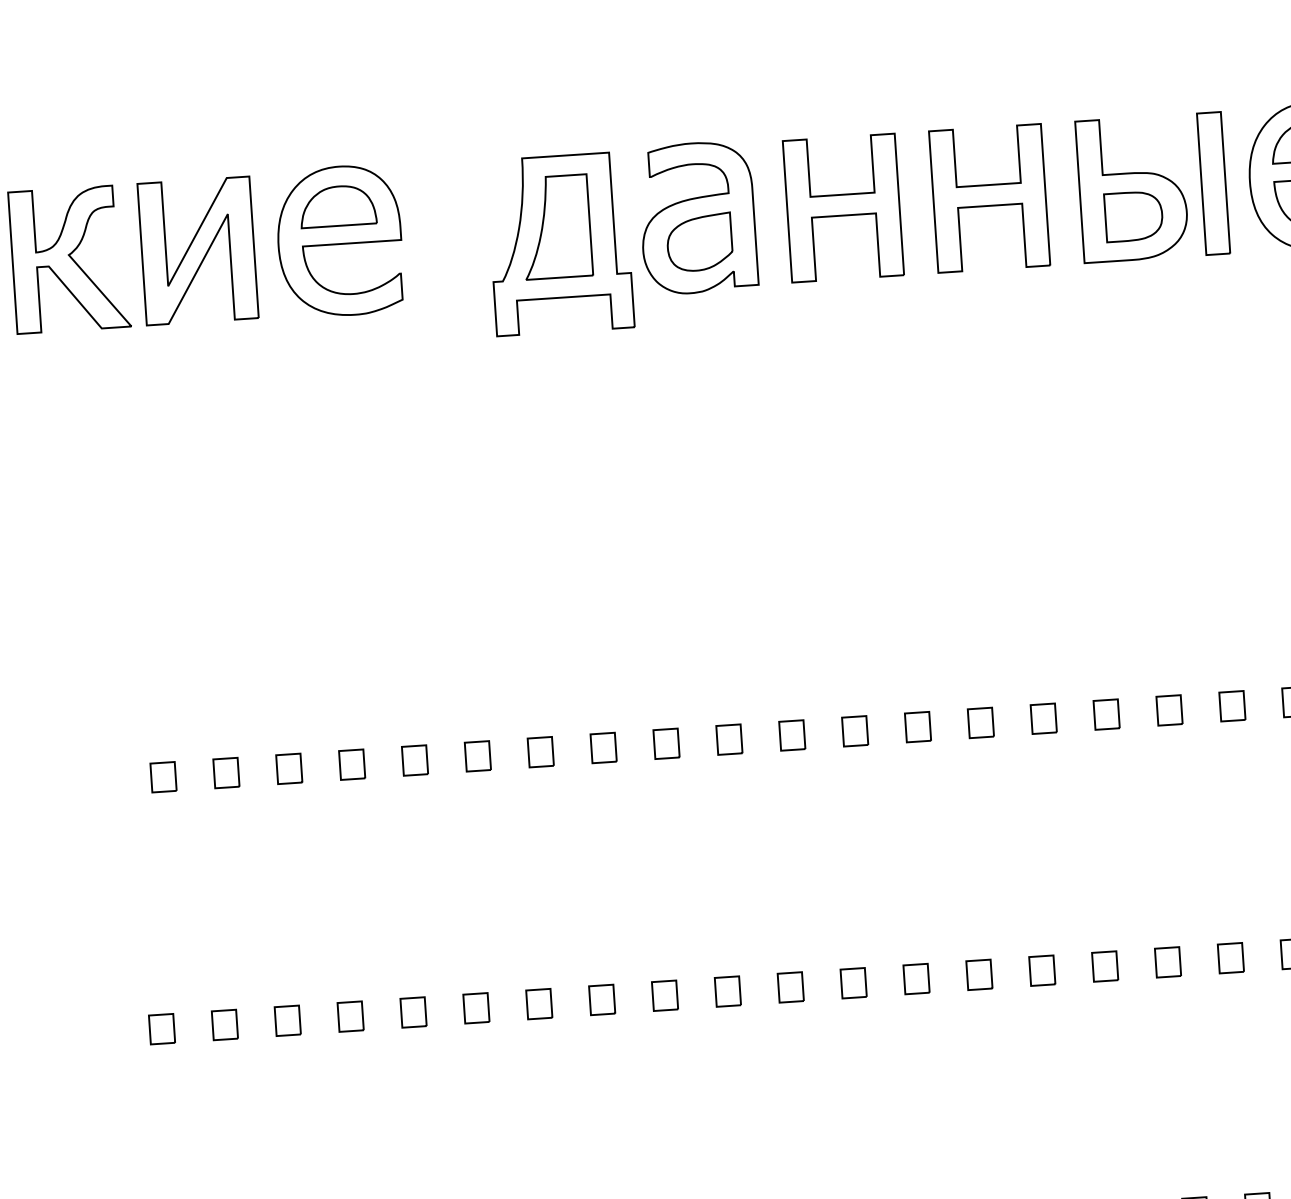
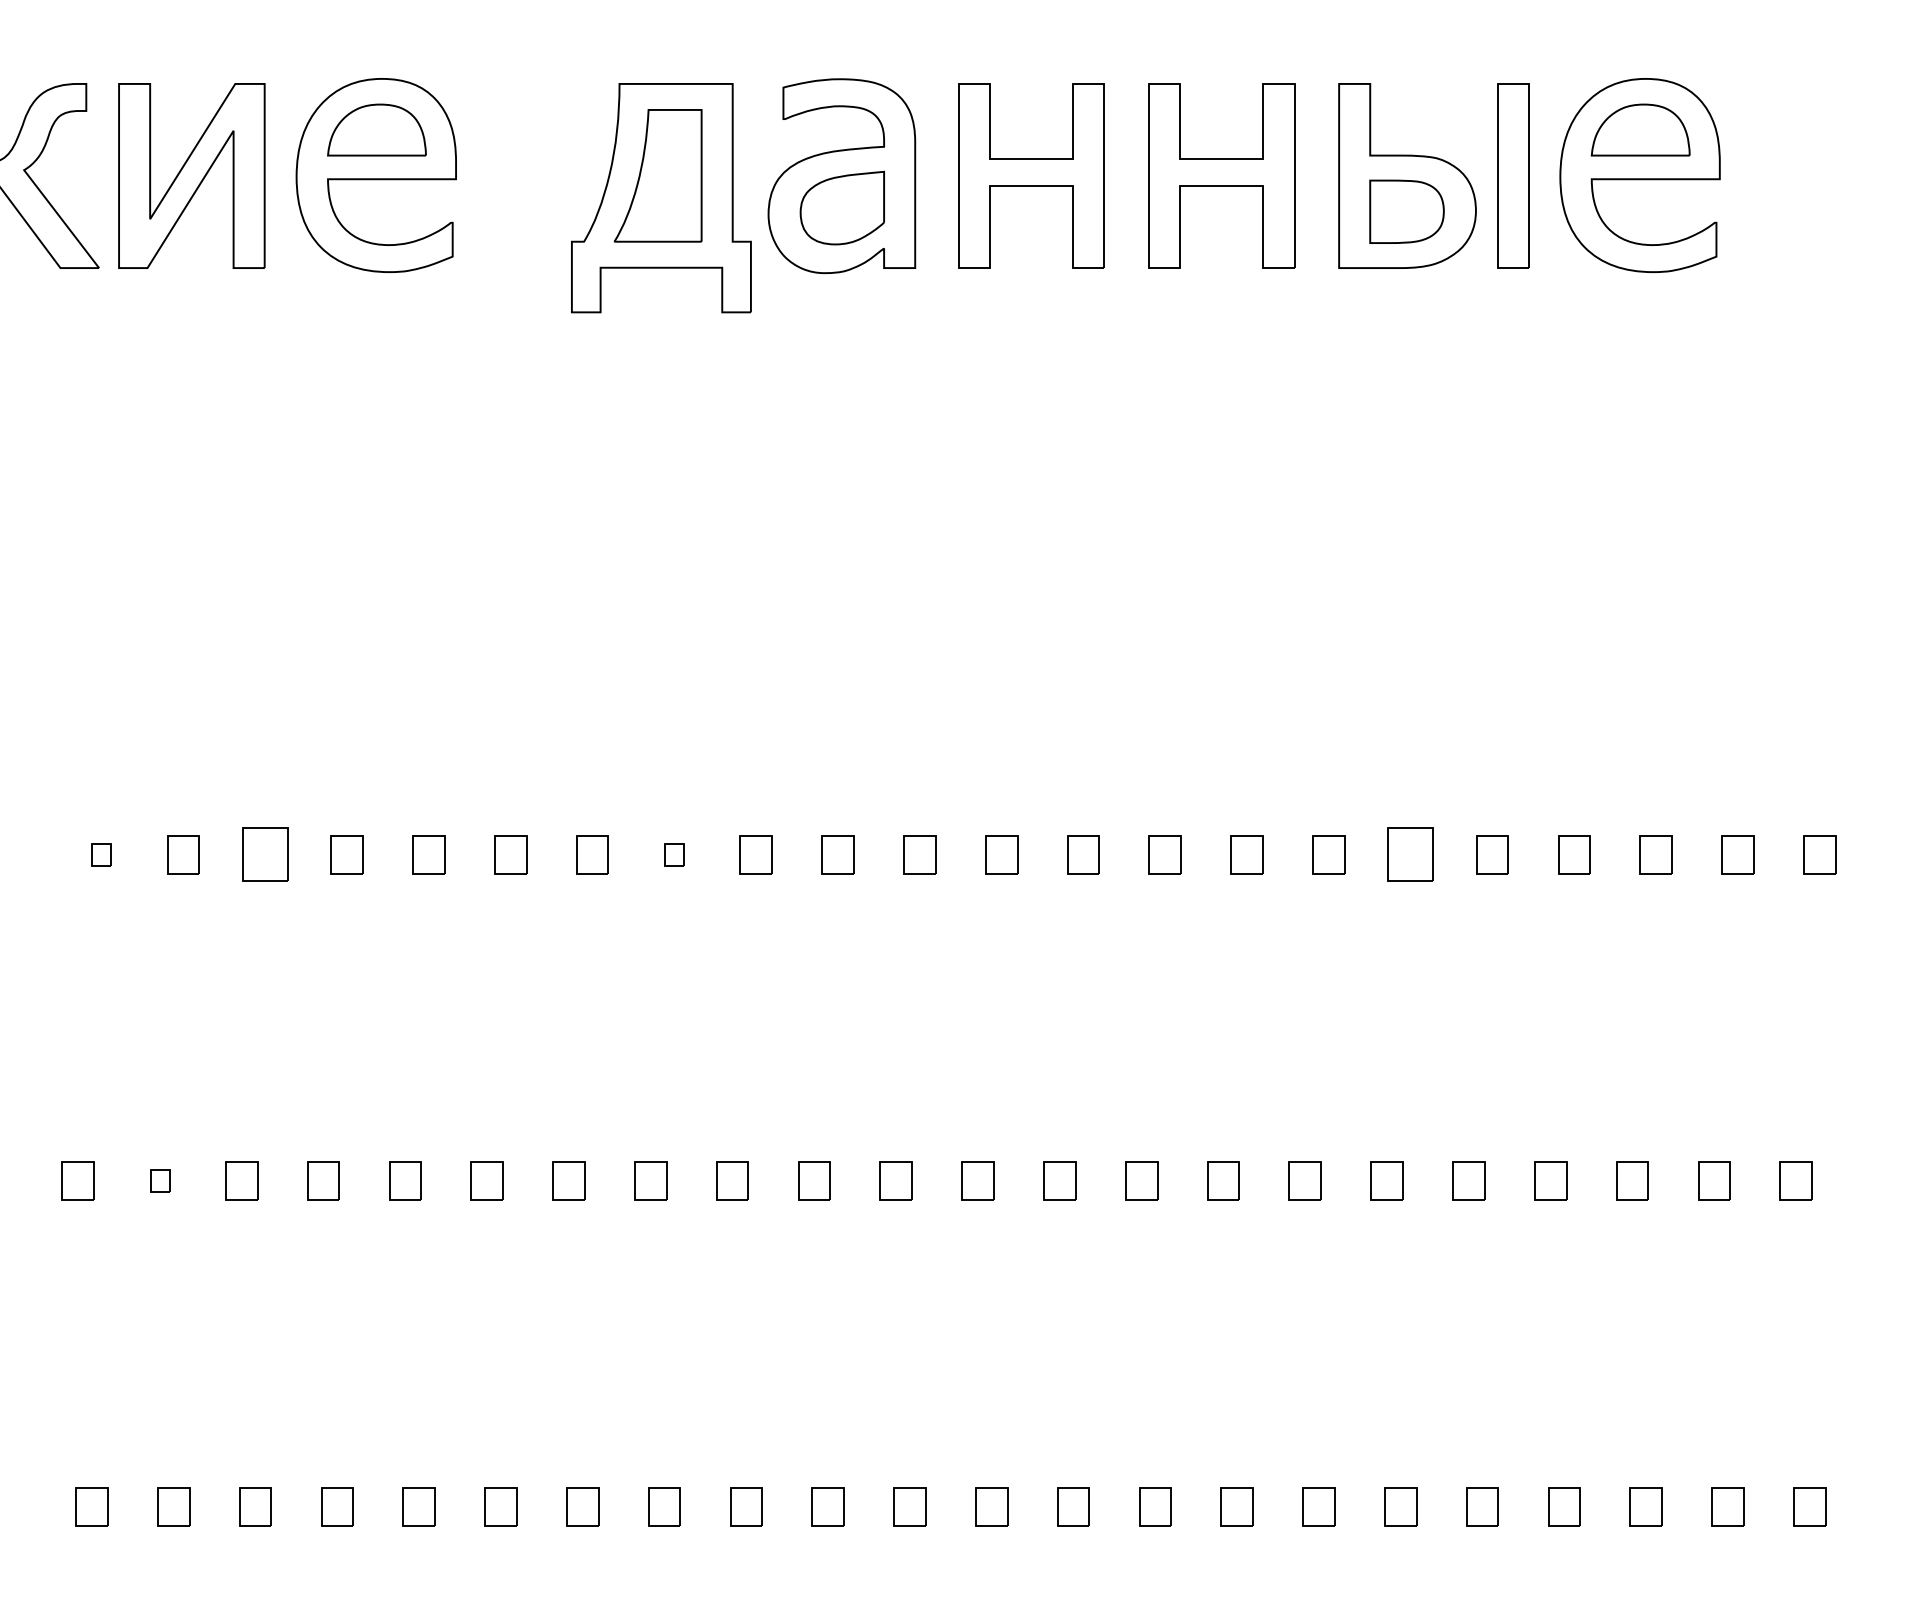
part: (1169, 710) -> (1410, 854), size x1.4
part: (603, 747) -> (674, 854), size x0.6
part: (289, 768) -> (265, 854), size x1.4
part: (163, 777) -> (101, 854), size x0.6
part: (224, 1024) -> (159, 1180), size x0.6

